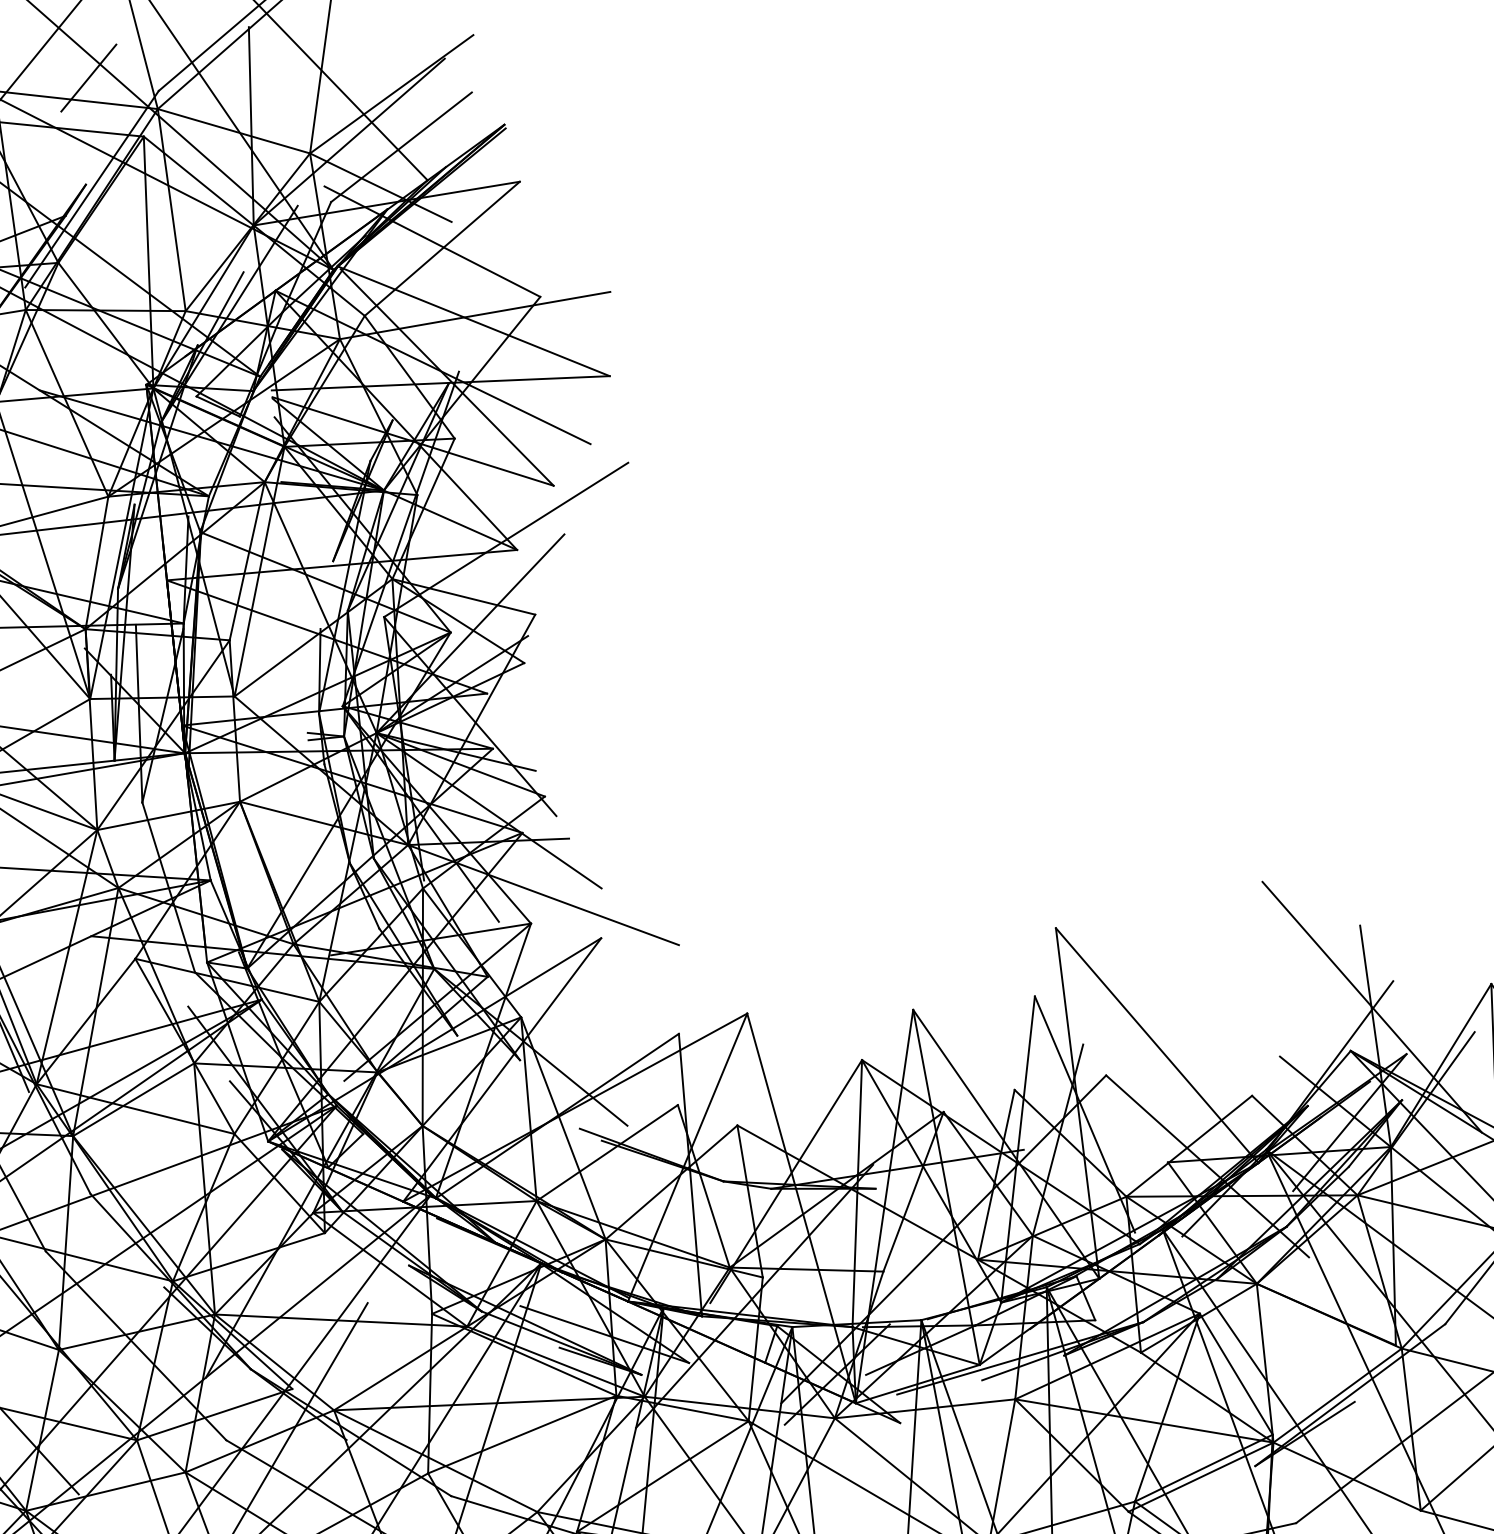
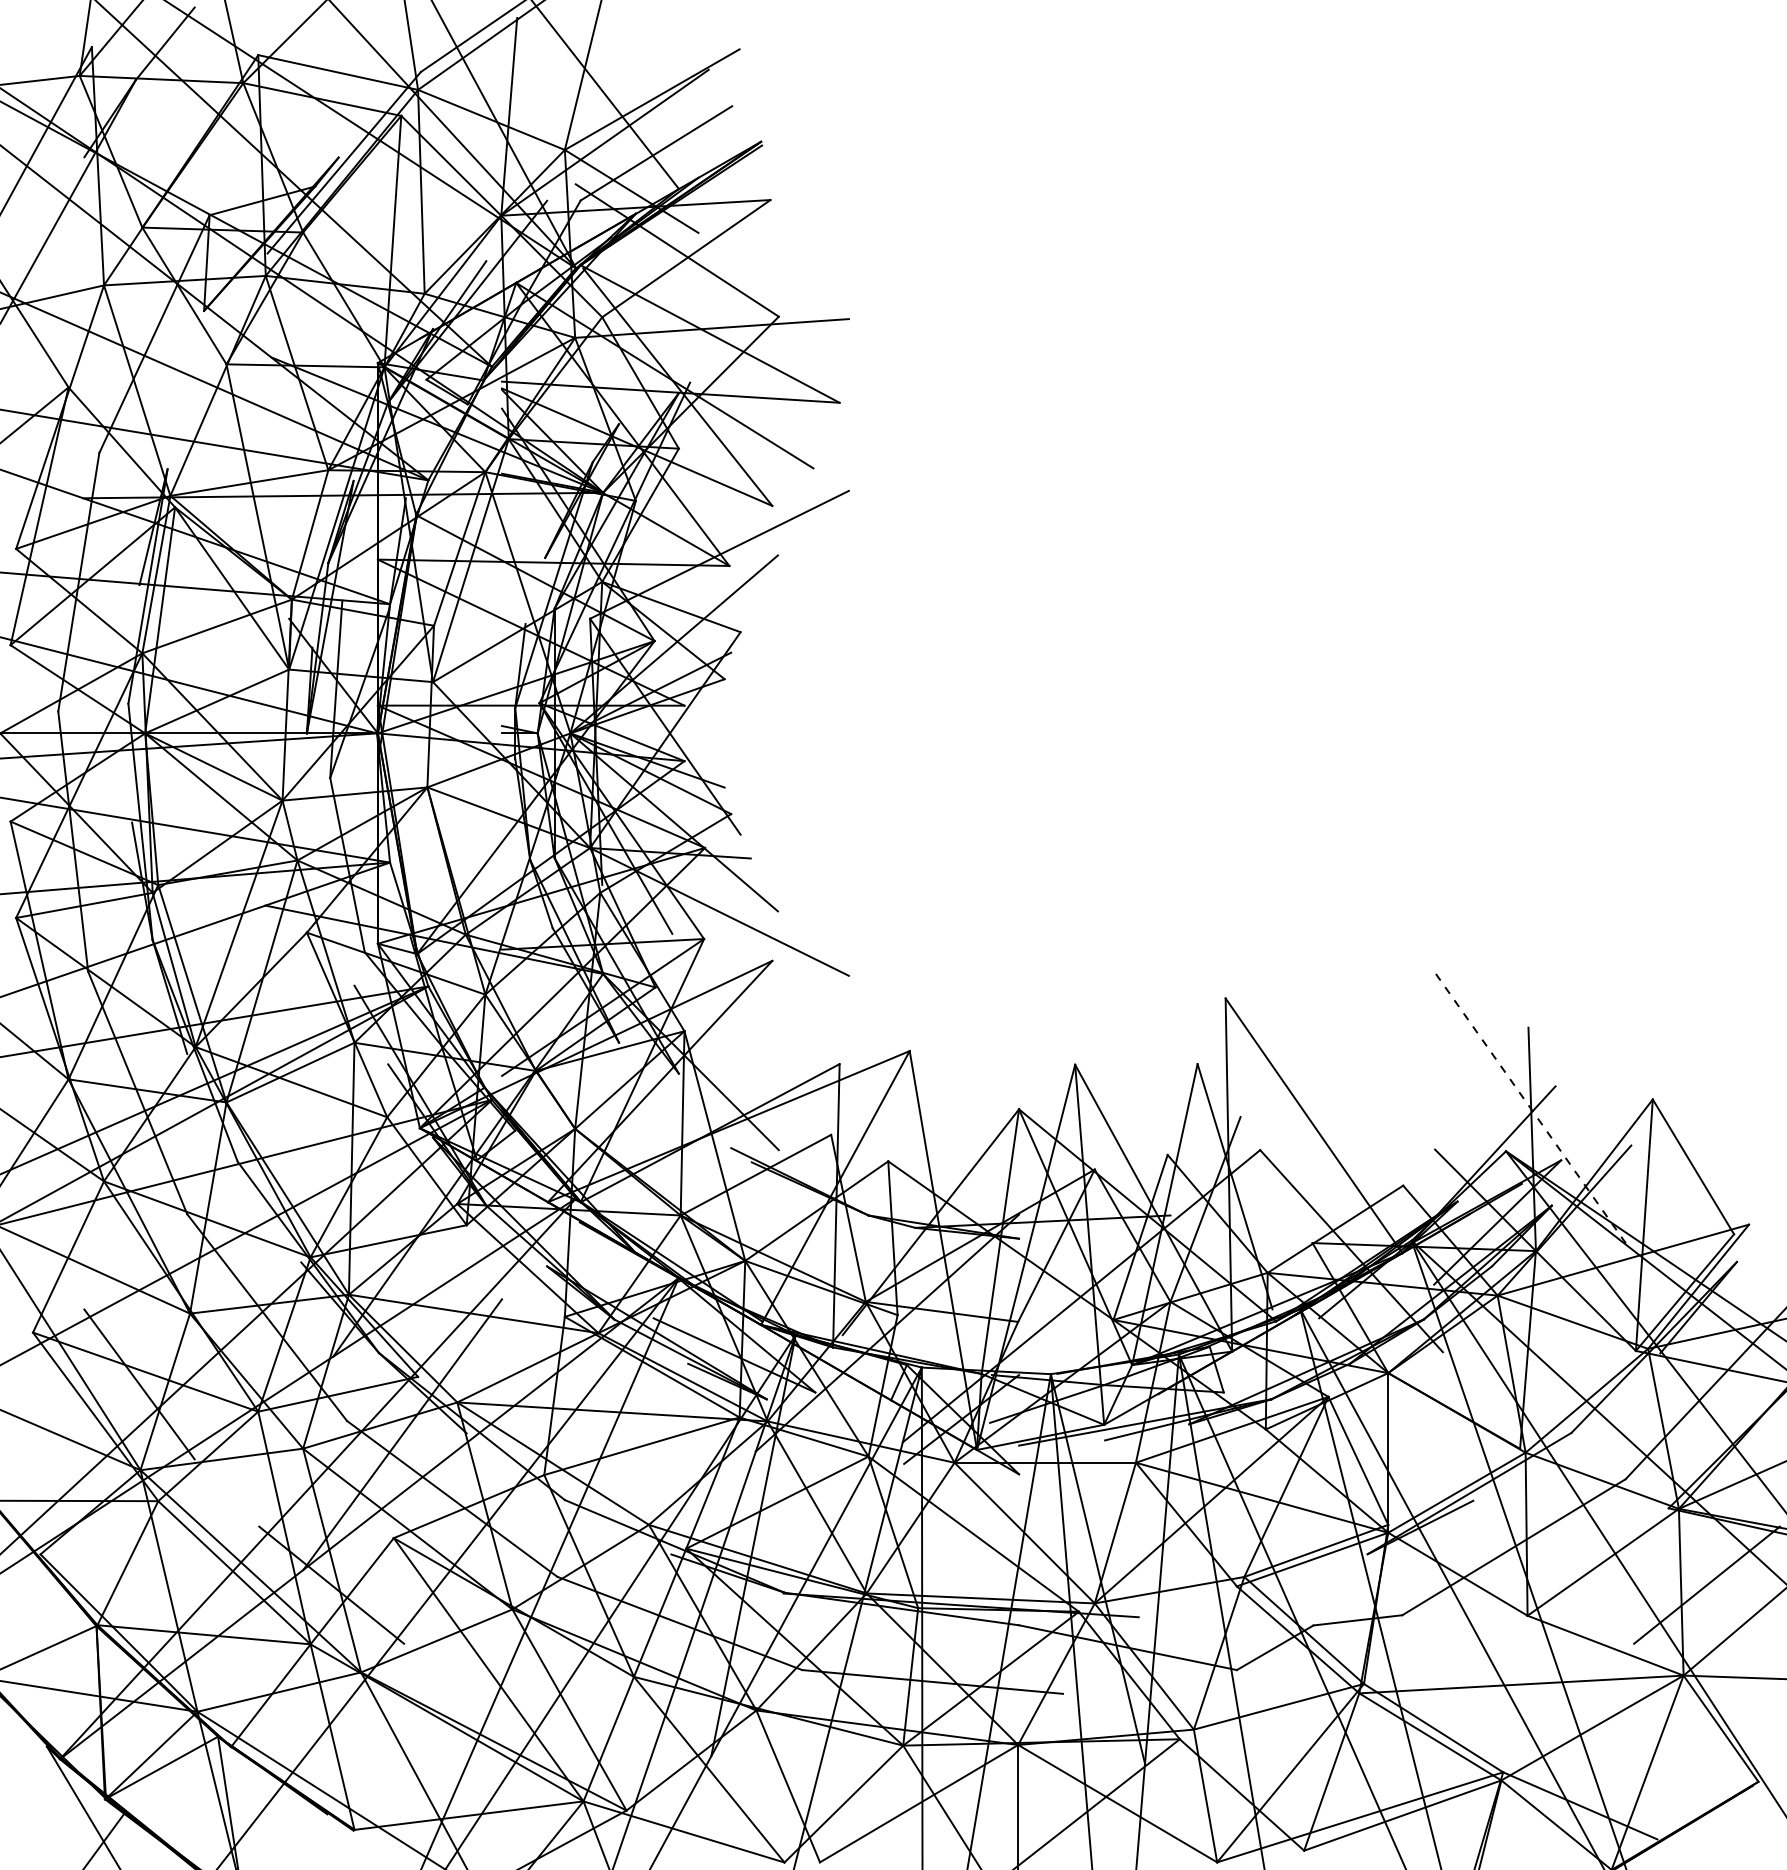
line: (88, 77) -> (352, 51), removed
line: (1371, 1007) -> (1531, 1110), solid -> dashed

